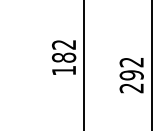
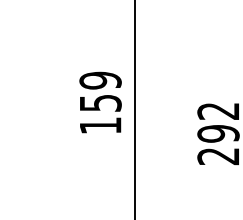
text: (63, 50) -> (99, 90), 182 -> 159

